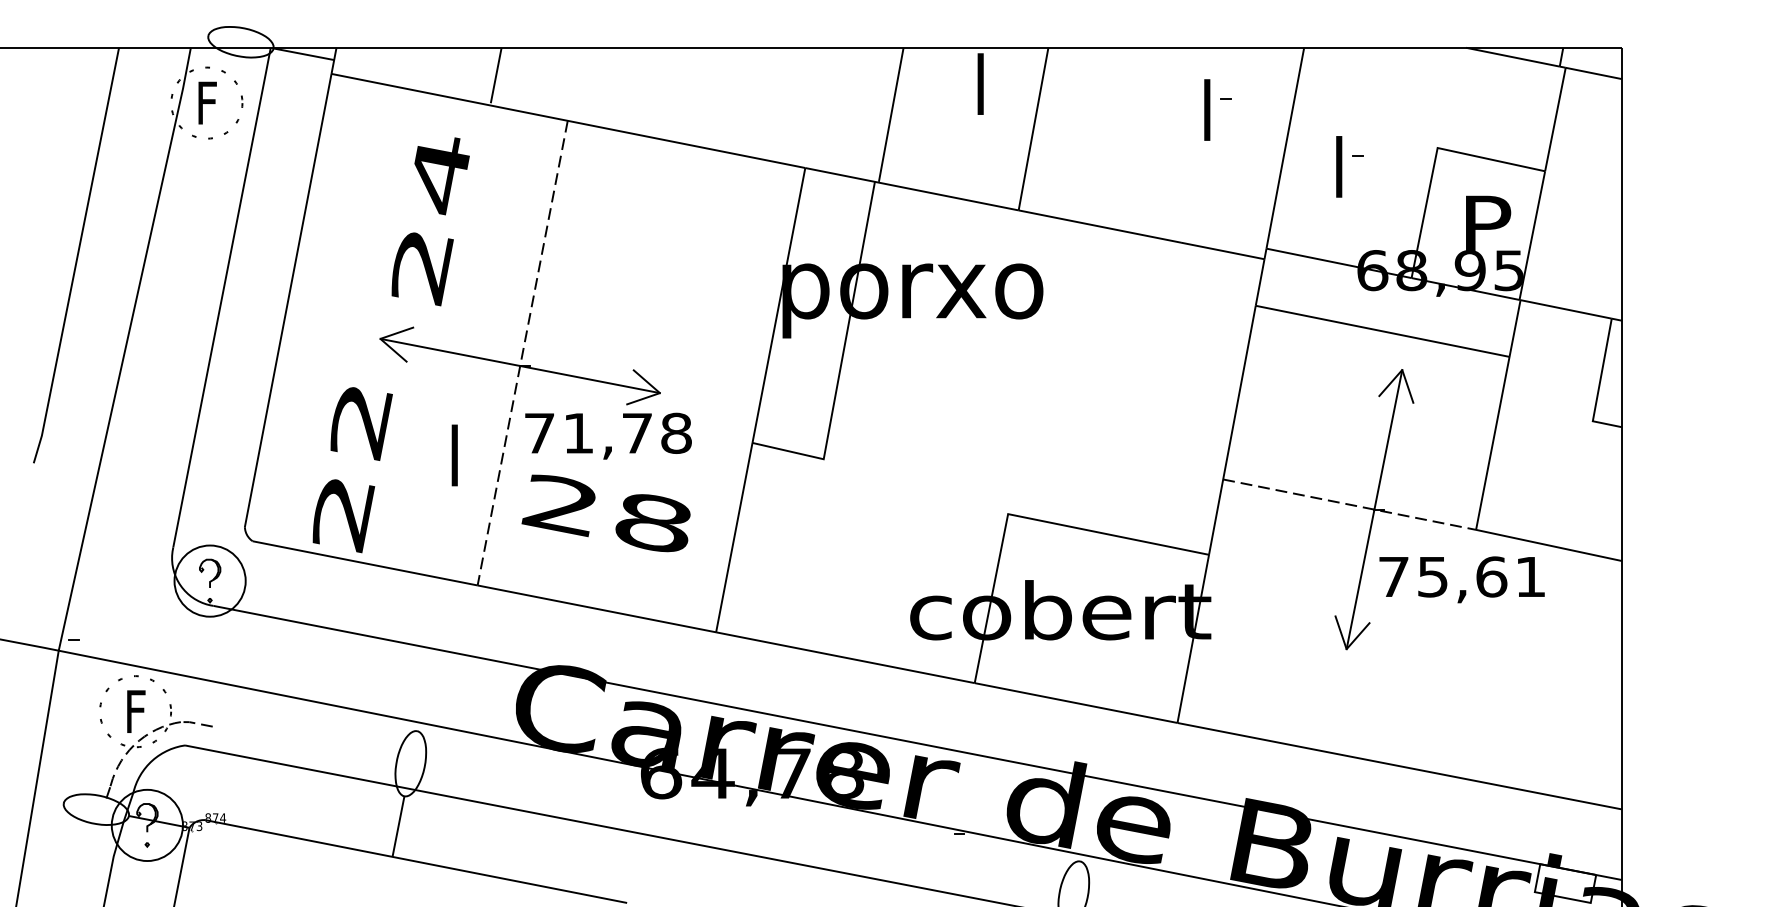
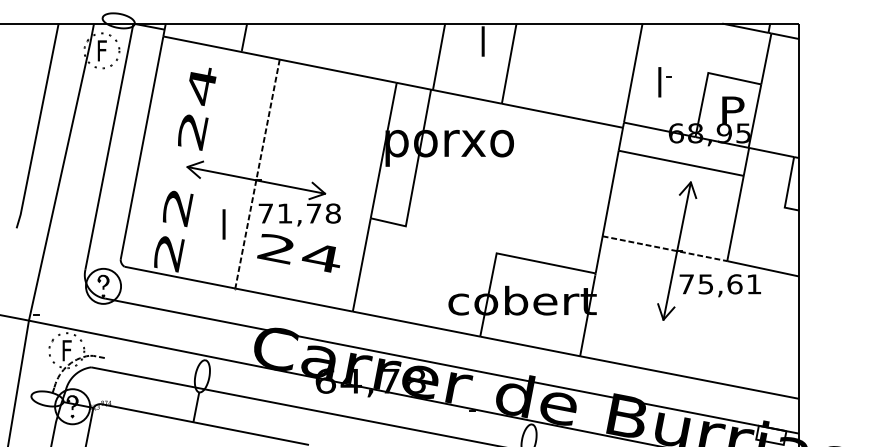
part: (1216, 110) -> (599, 54), removed
text: (431, 220) -> (197, 108), moved
text: (650, 522) -> (320, 257), 28 -> 24

